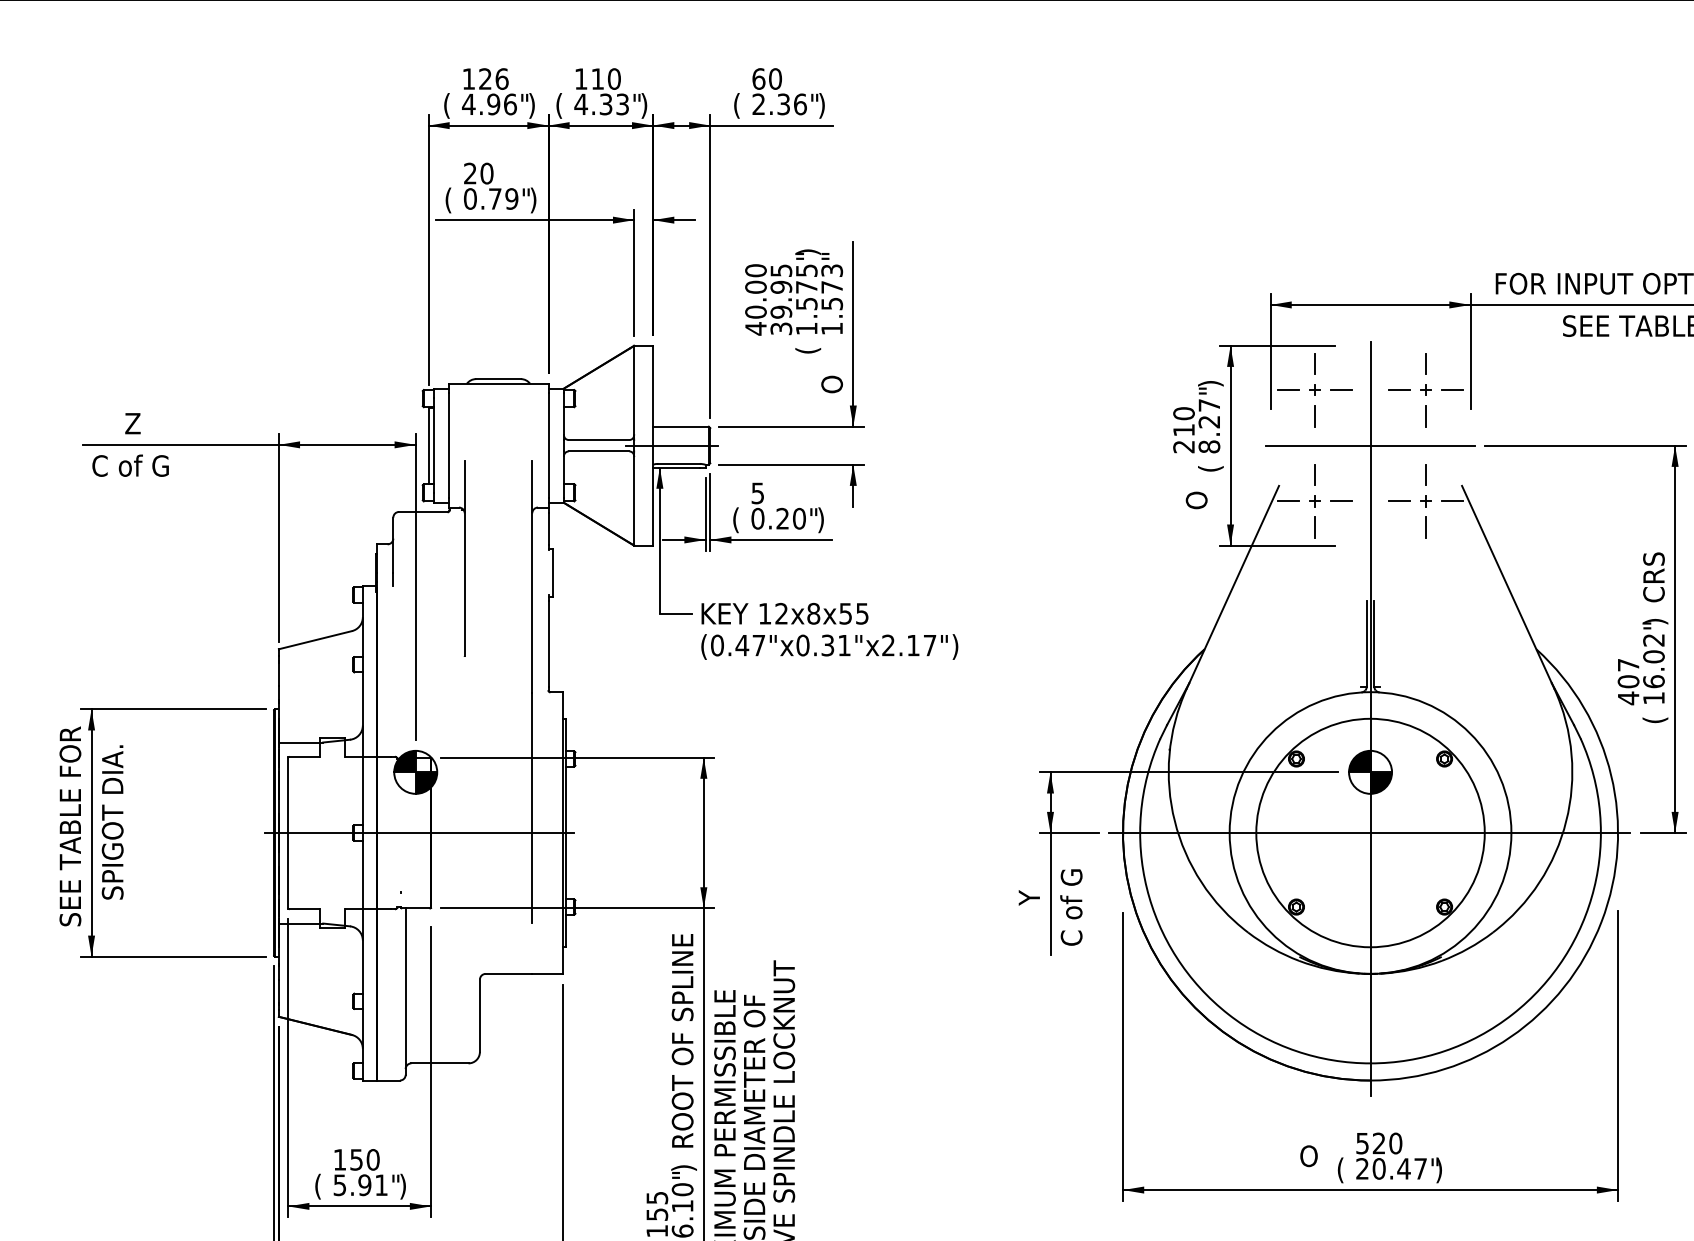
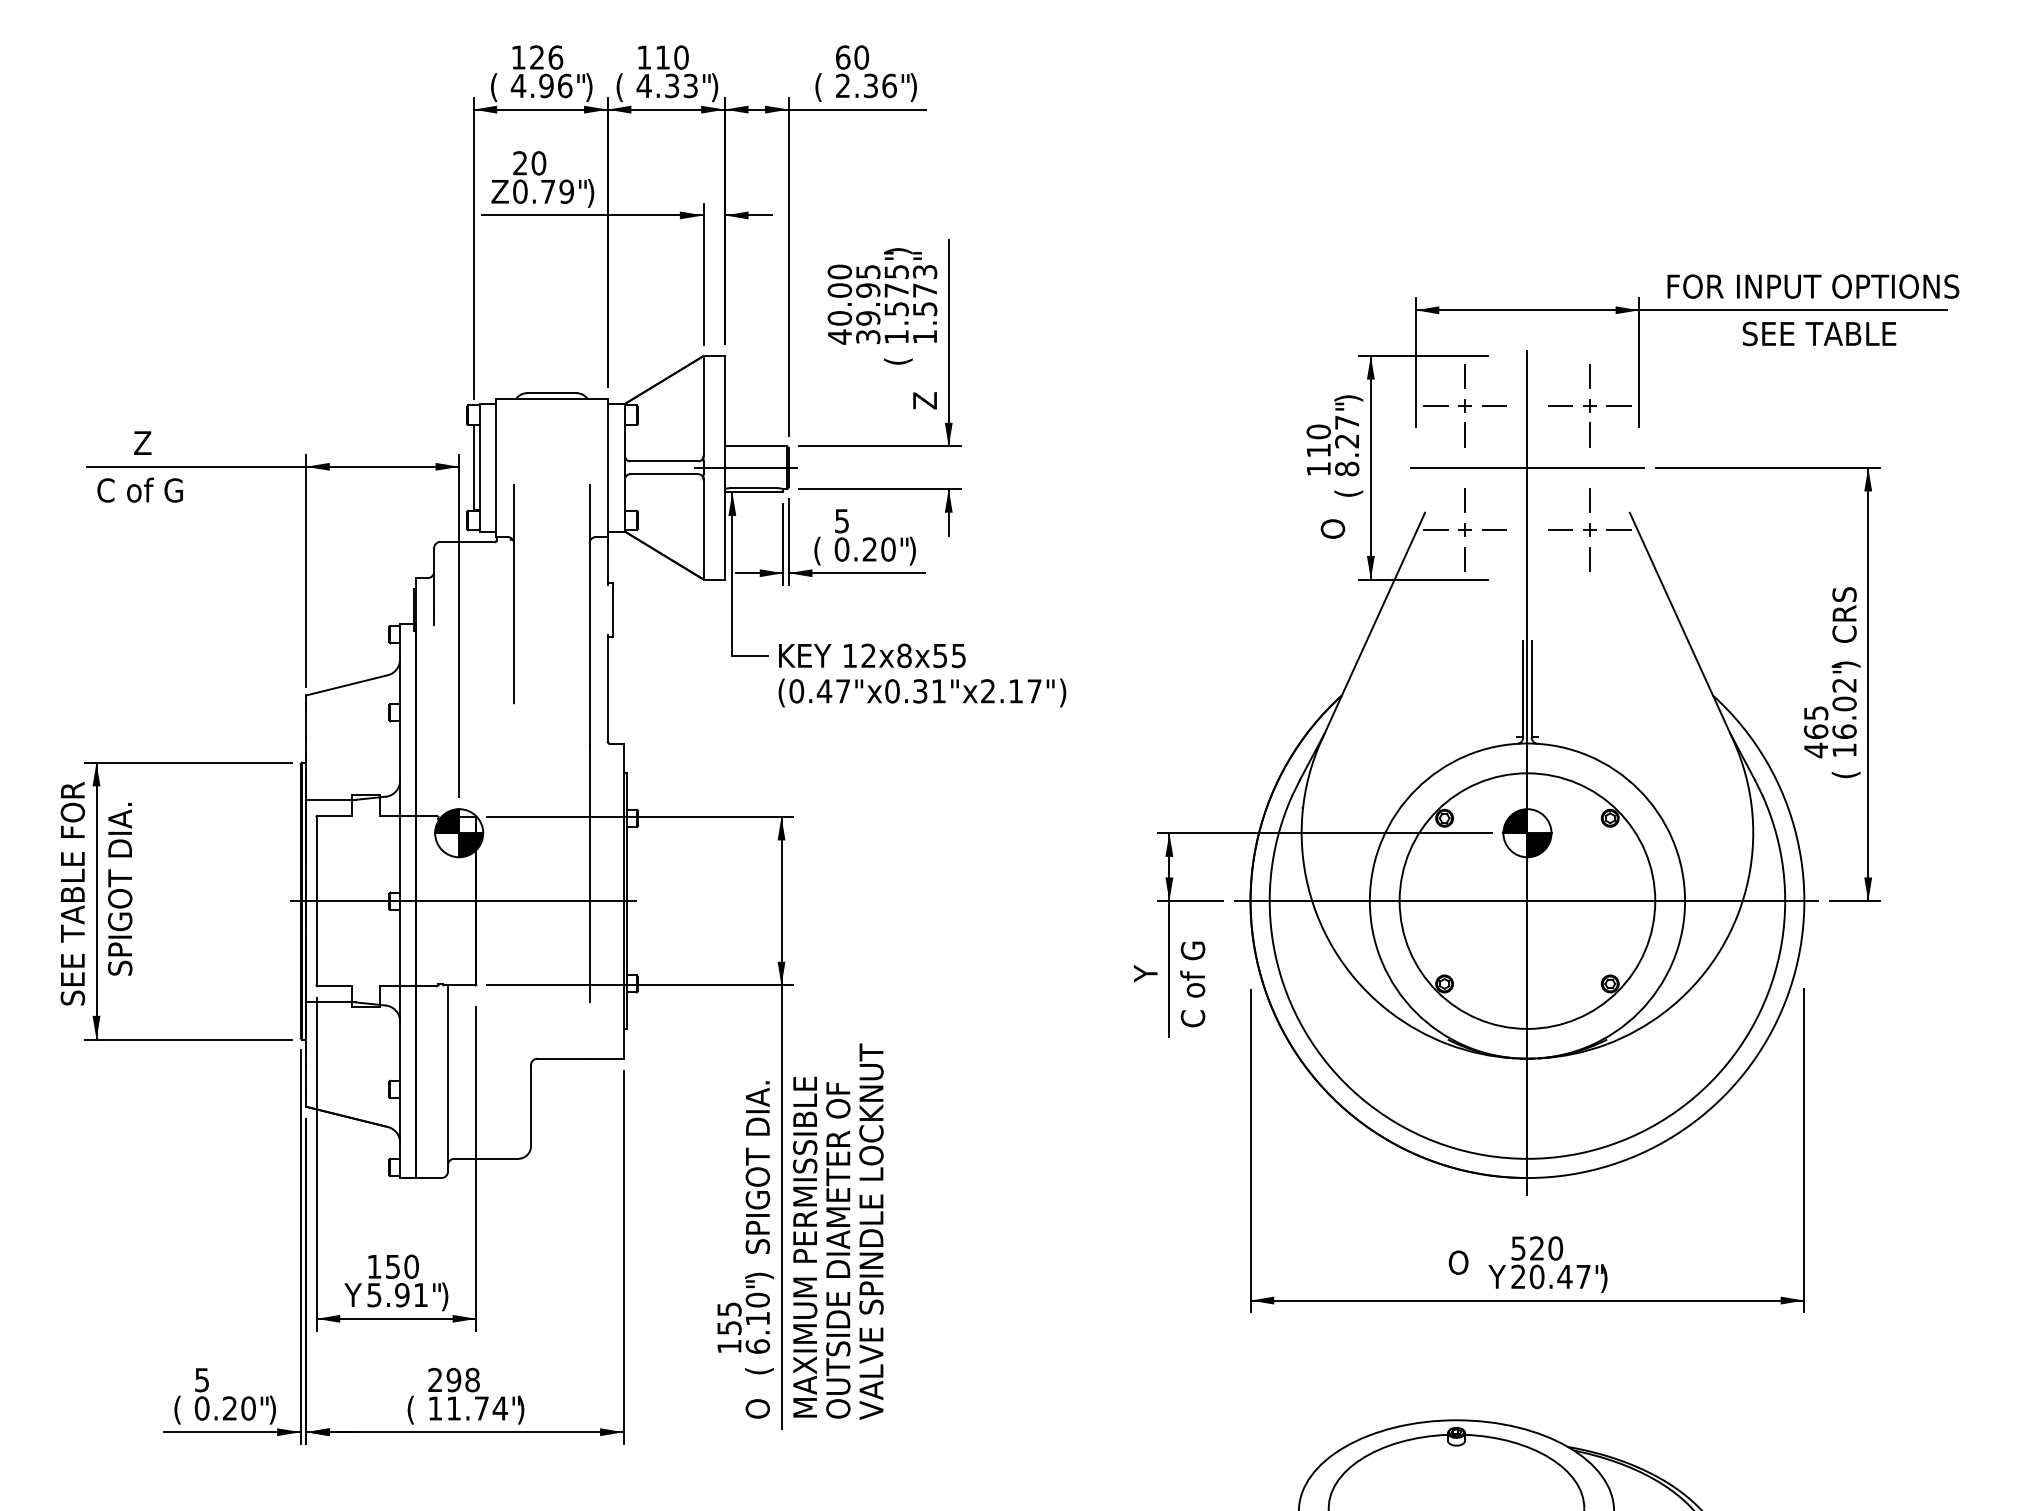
text: (451, 200) -> (499, 193), ( -> Z
text: (831, 384) -> (924, 399), O -> Z
text: (1183, 447) -> (1318, 469), 210 -> 110
text: (1628, 673) -> (1816, 722), 407 -> 465
text: (682, 1040) -> (757, 1133), ROOT OF SPLINE -> SPIGOT DIA.
text: (1342, 1170) -> (1496, 1278), ( -> Y
text: (320, 1186) -> (352, 1296), ( -> Y

